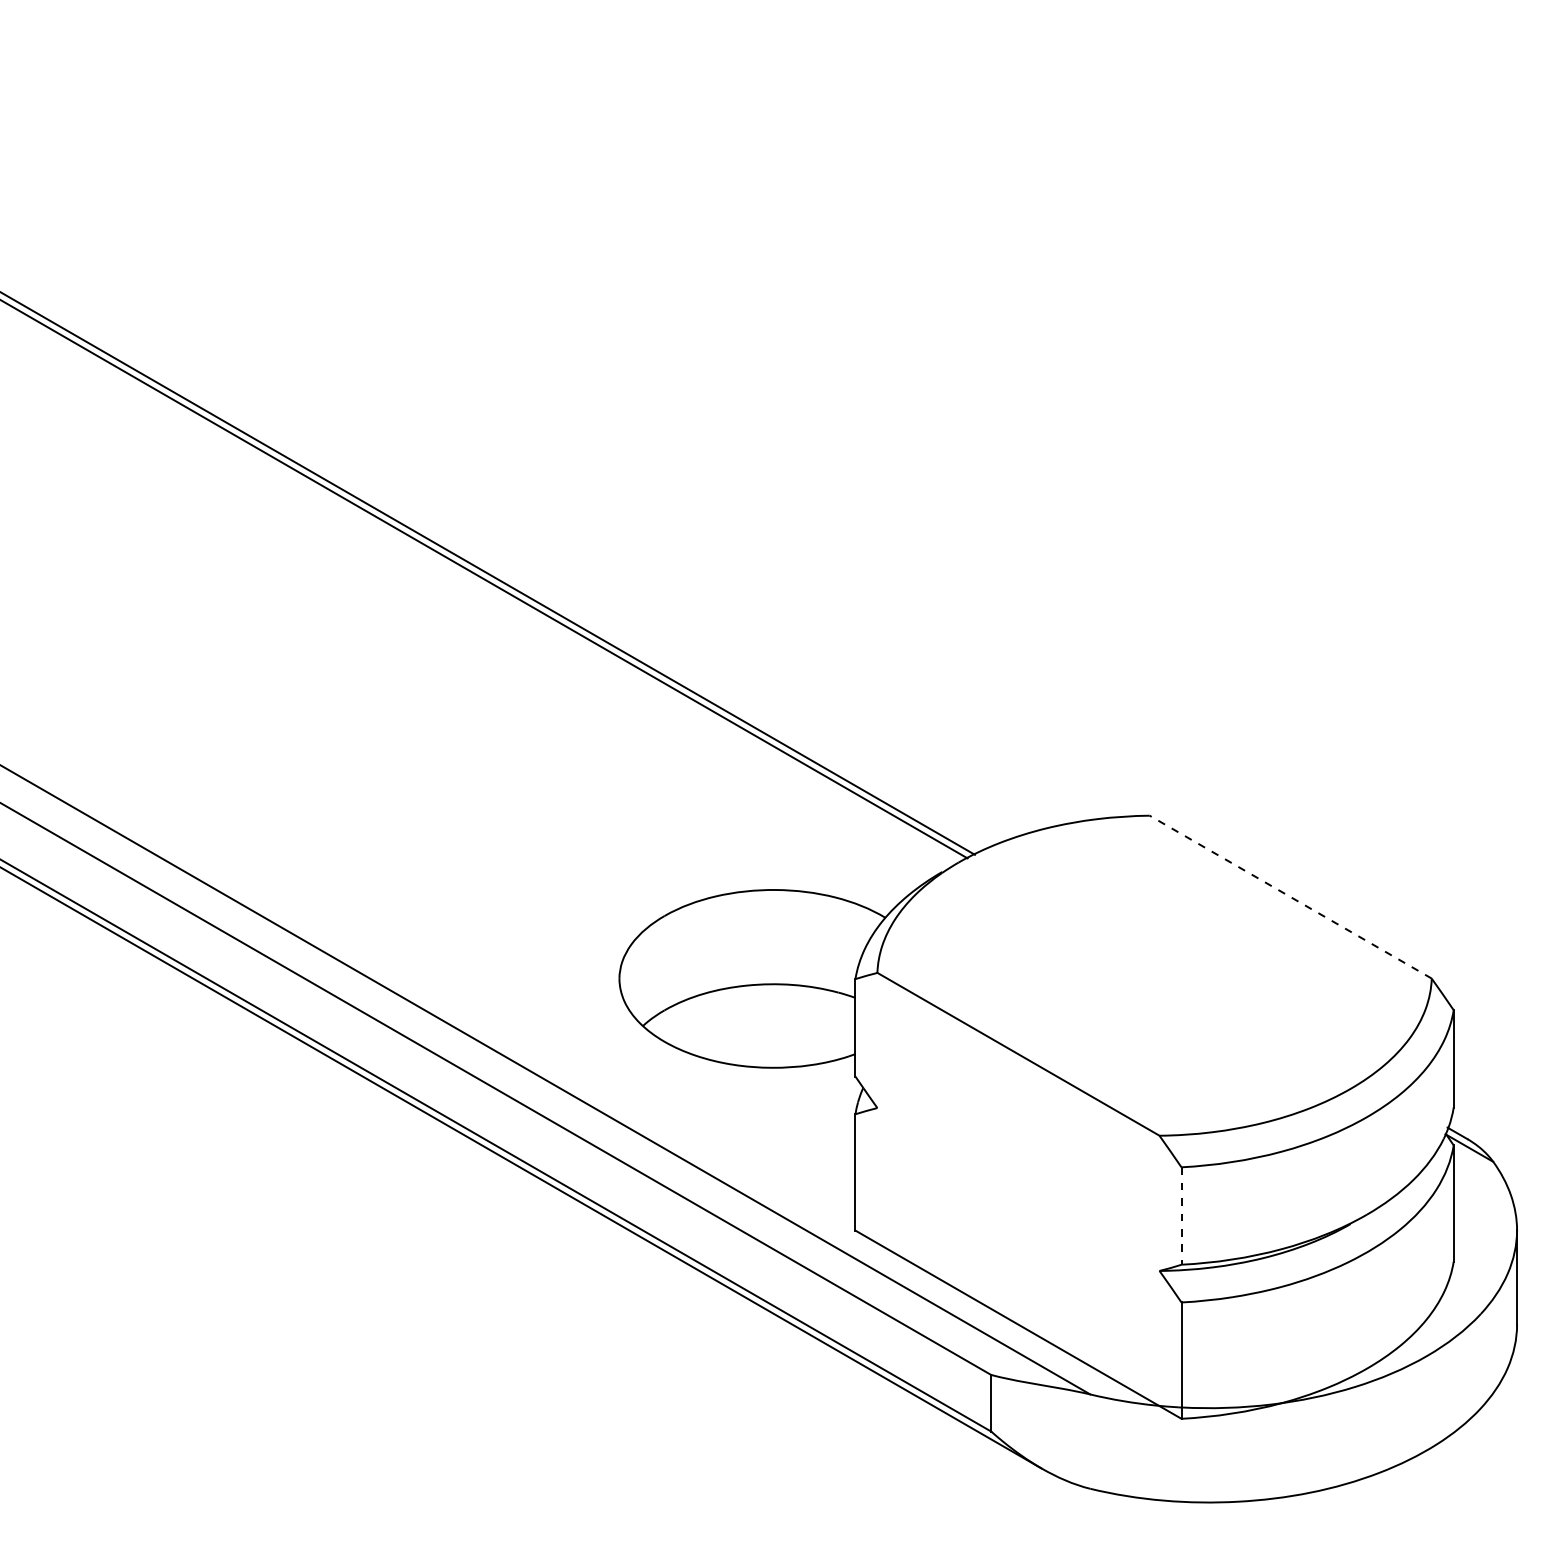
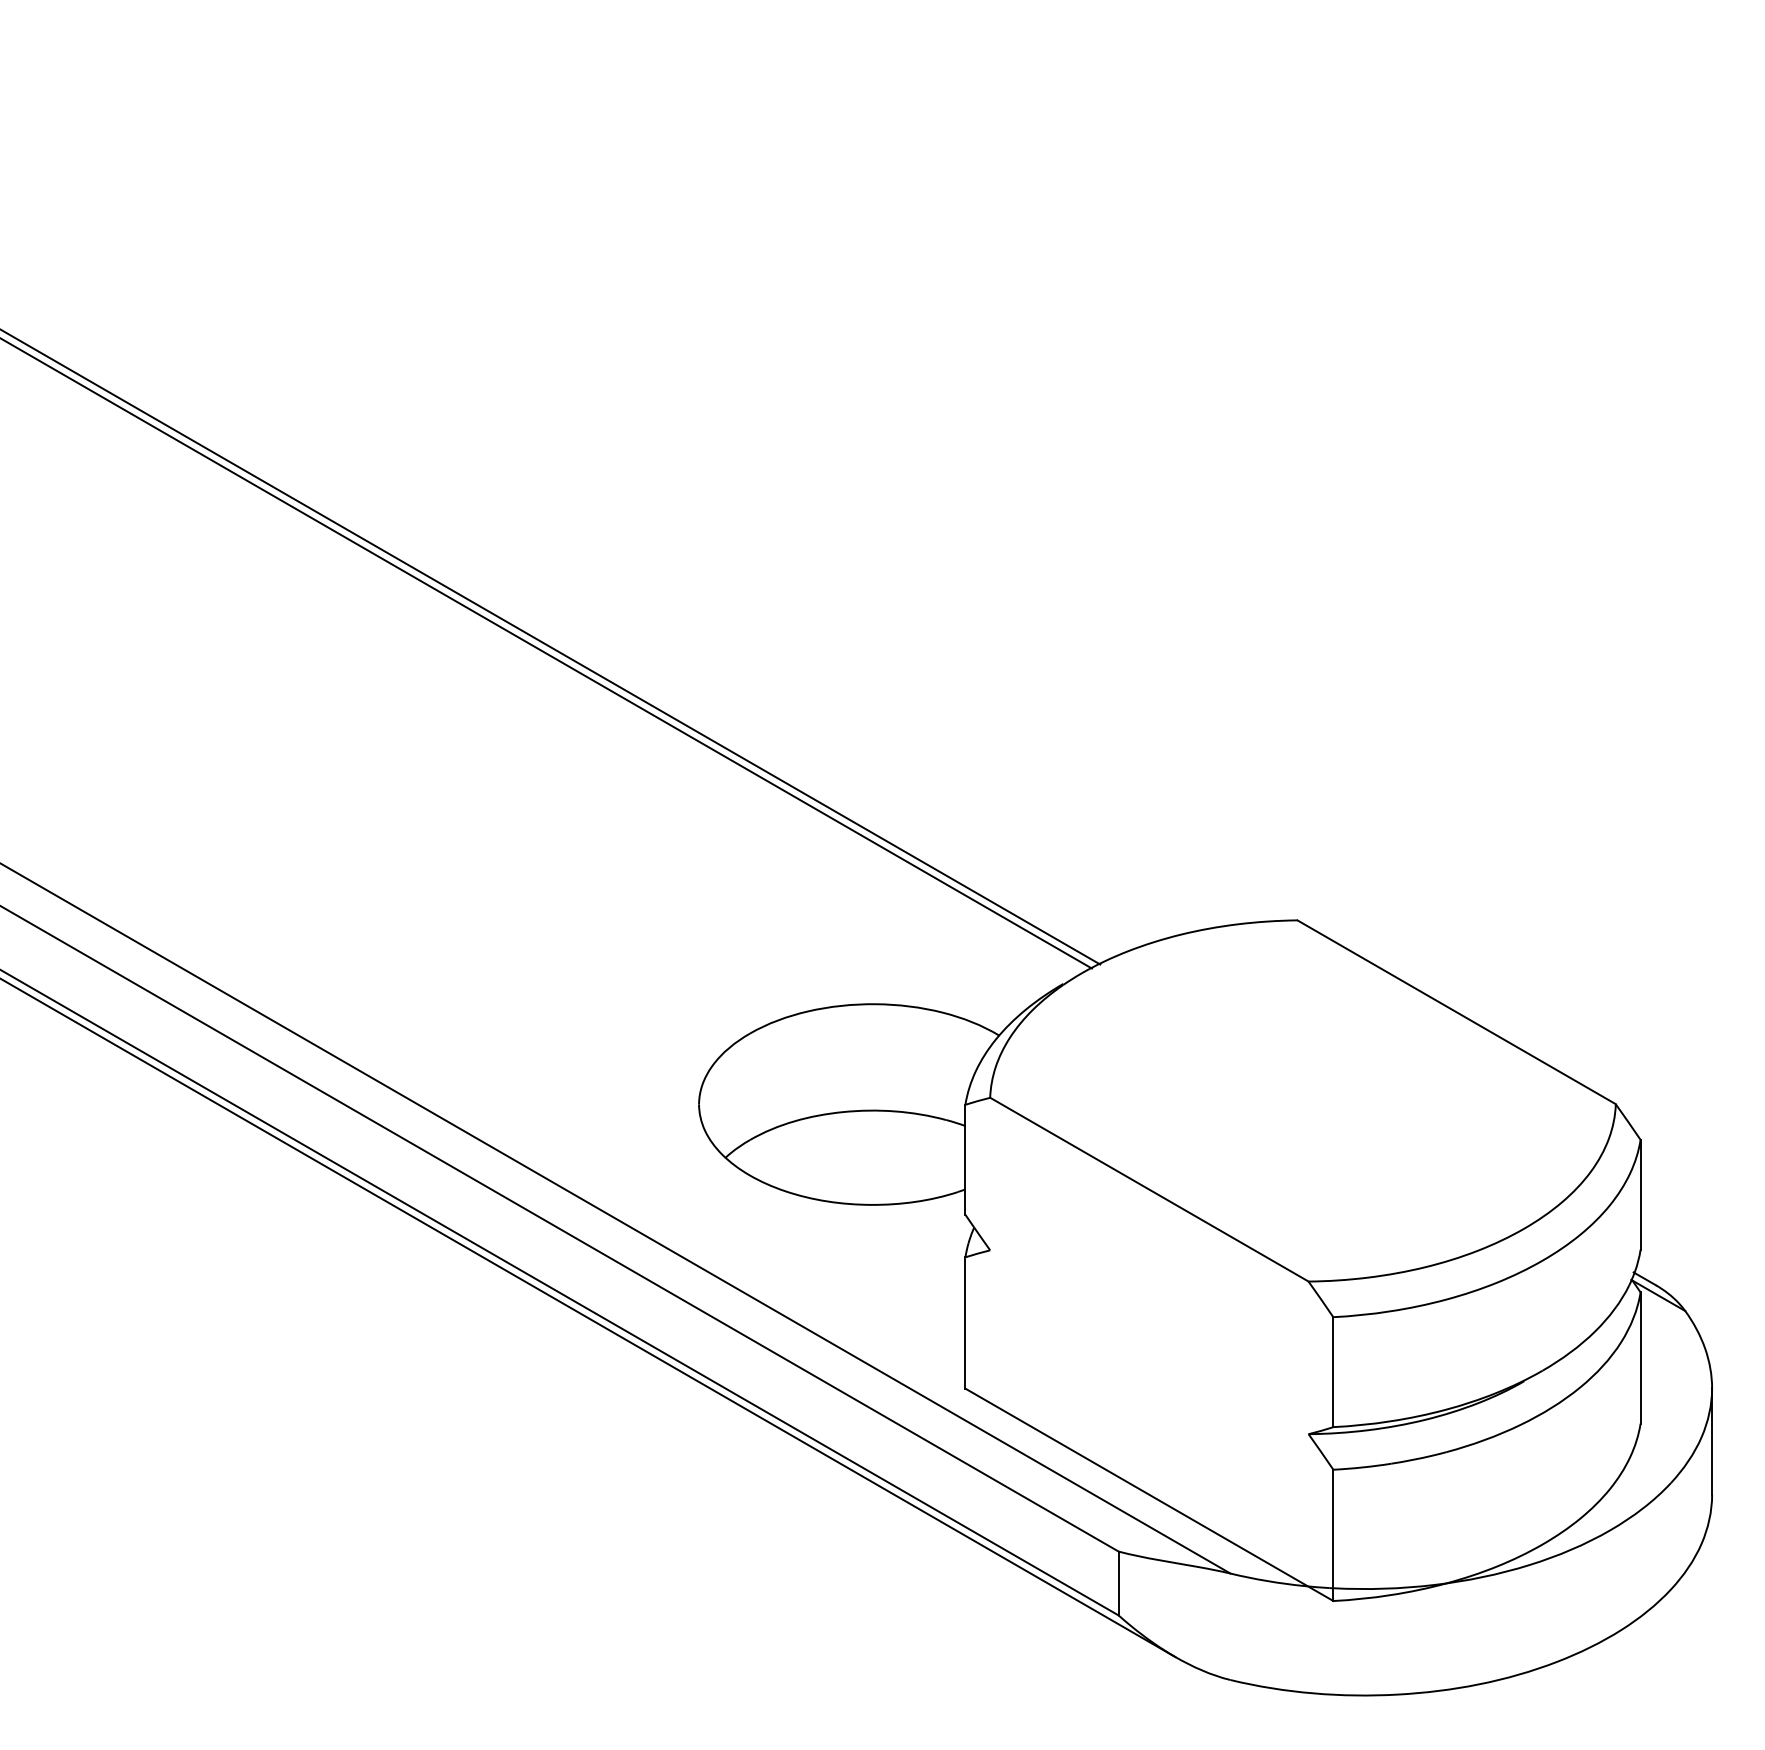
line: (1290, 897) -> (1456, 1012), dashed -> solid
line: (1181, 1216) -> (1333, 1372), dashed -> solid

